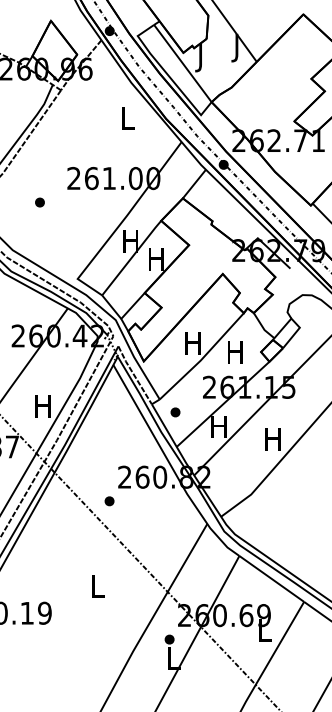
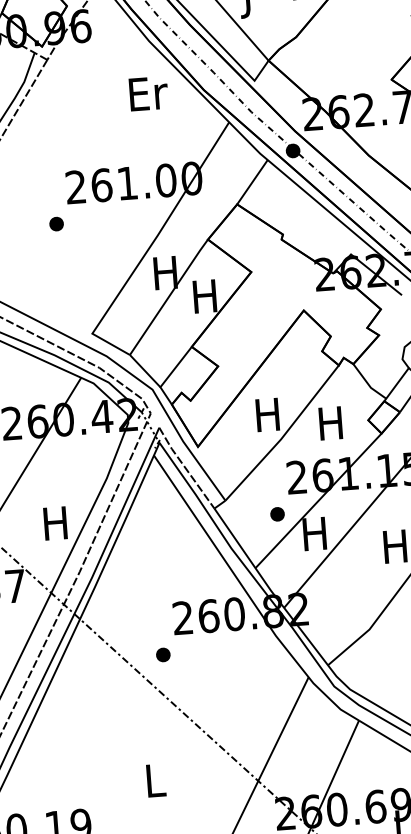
text: (128, 118) -> (148, 93), L -> Er
part: (39, 202) -> (55, 224), moved
part: (175, 412) -> (277, 514), moved

